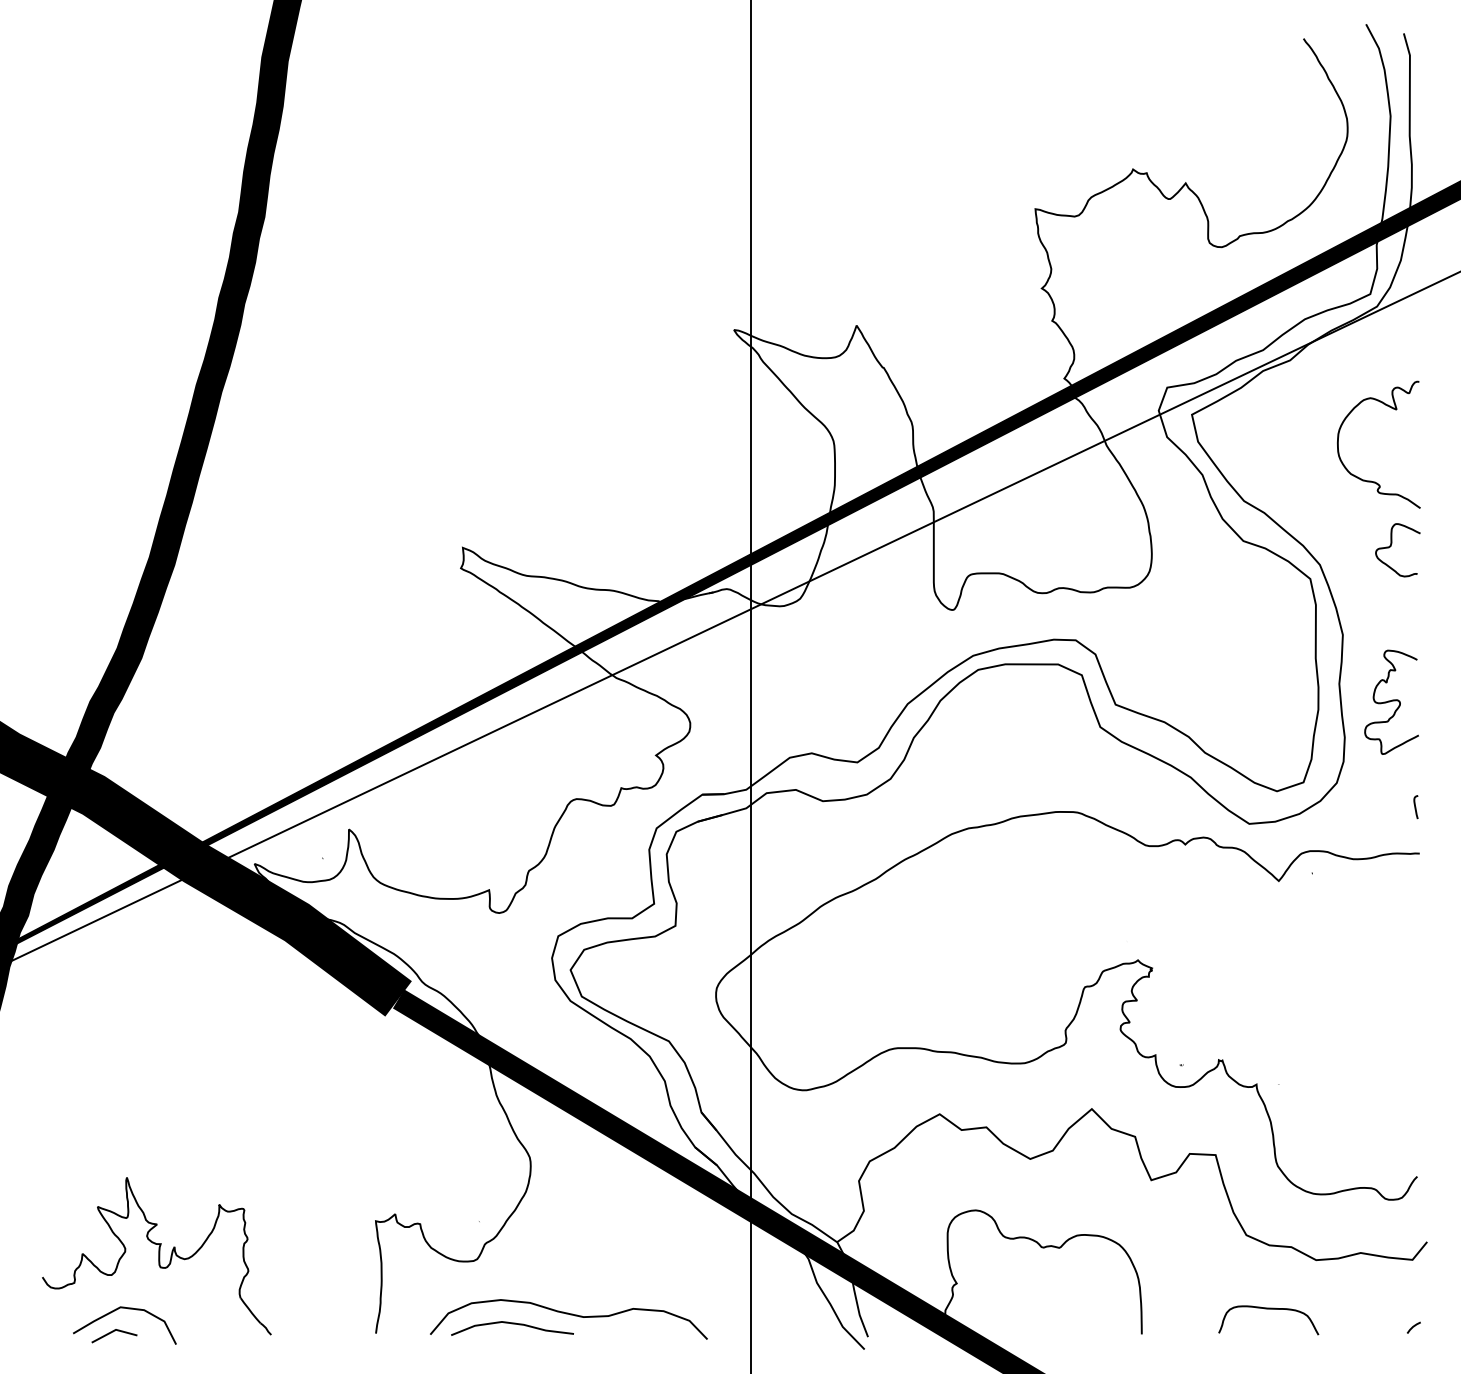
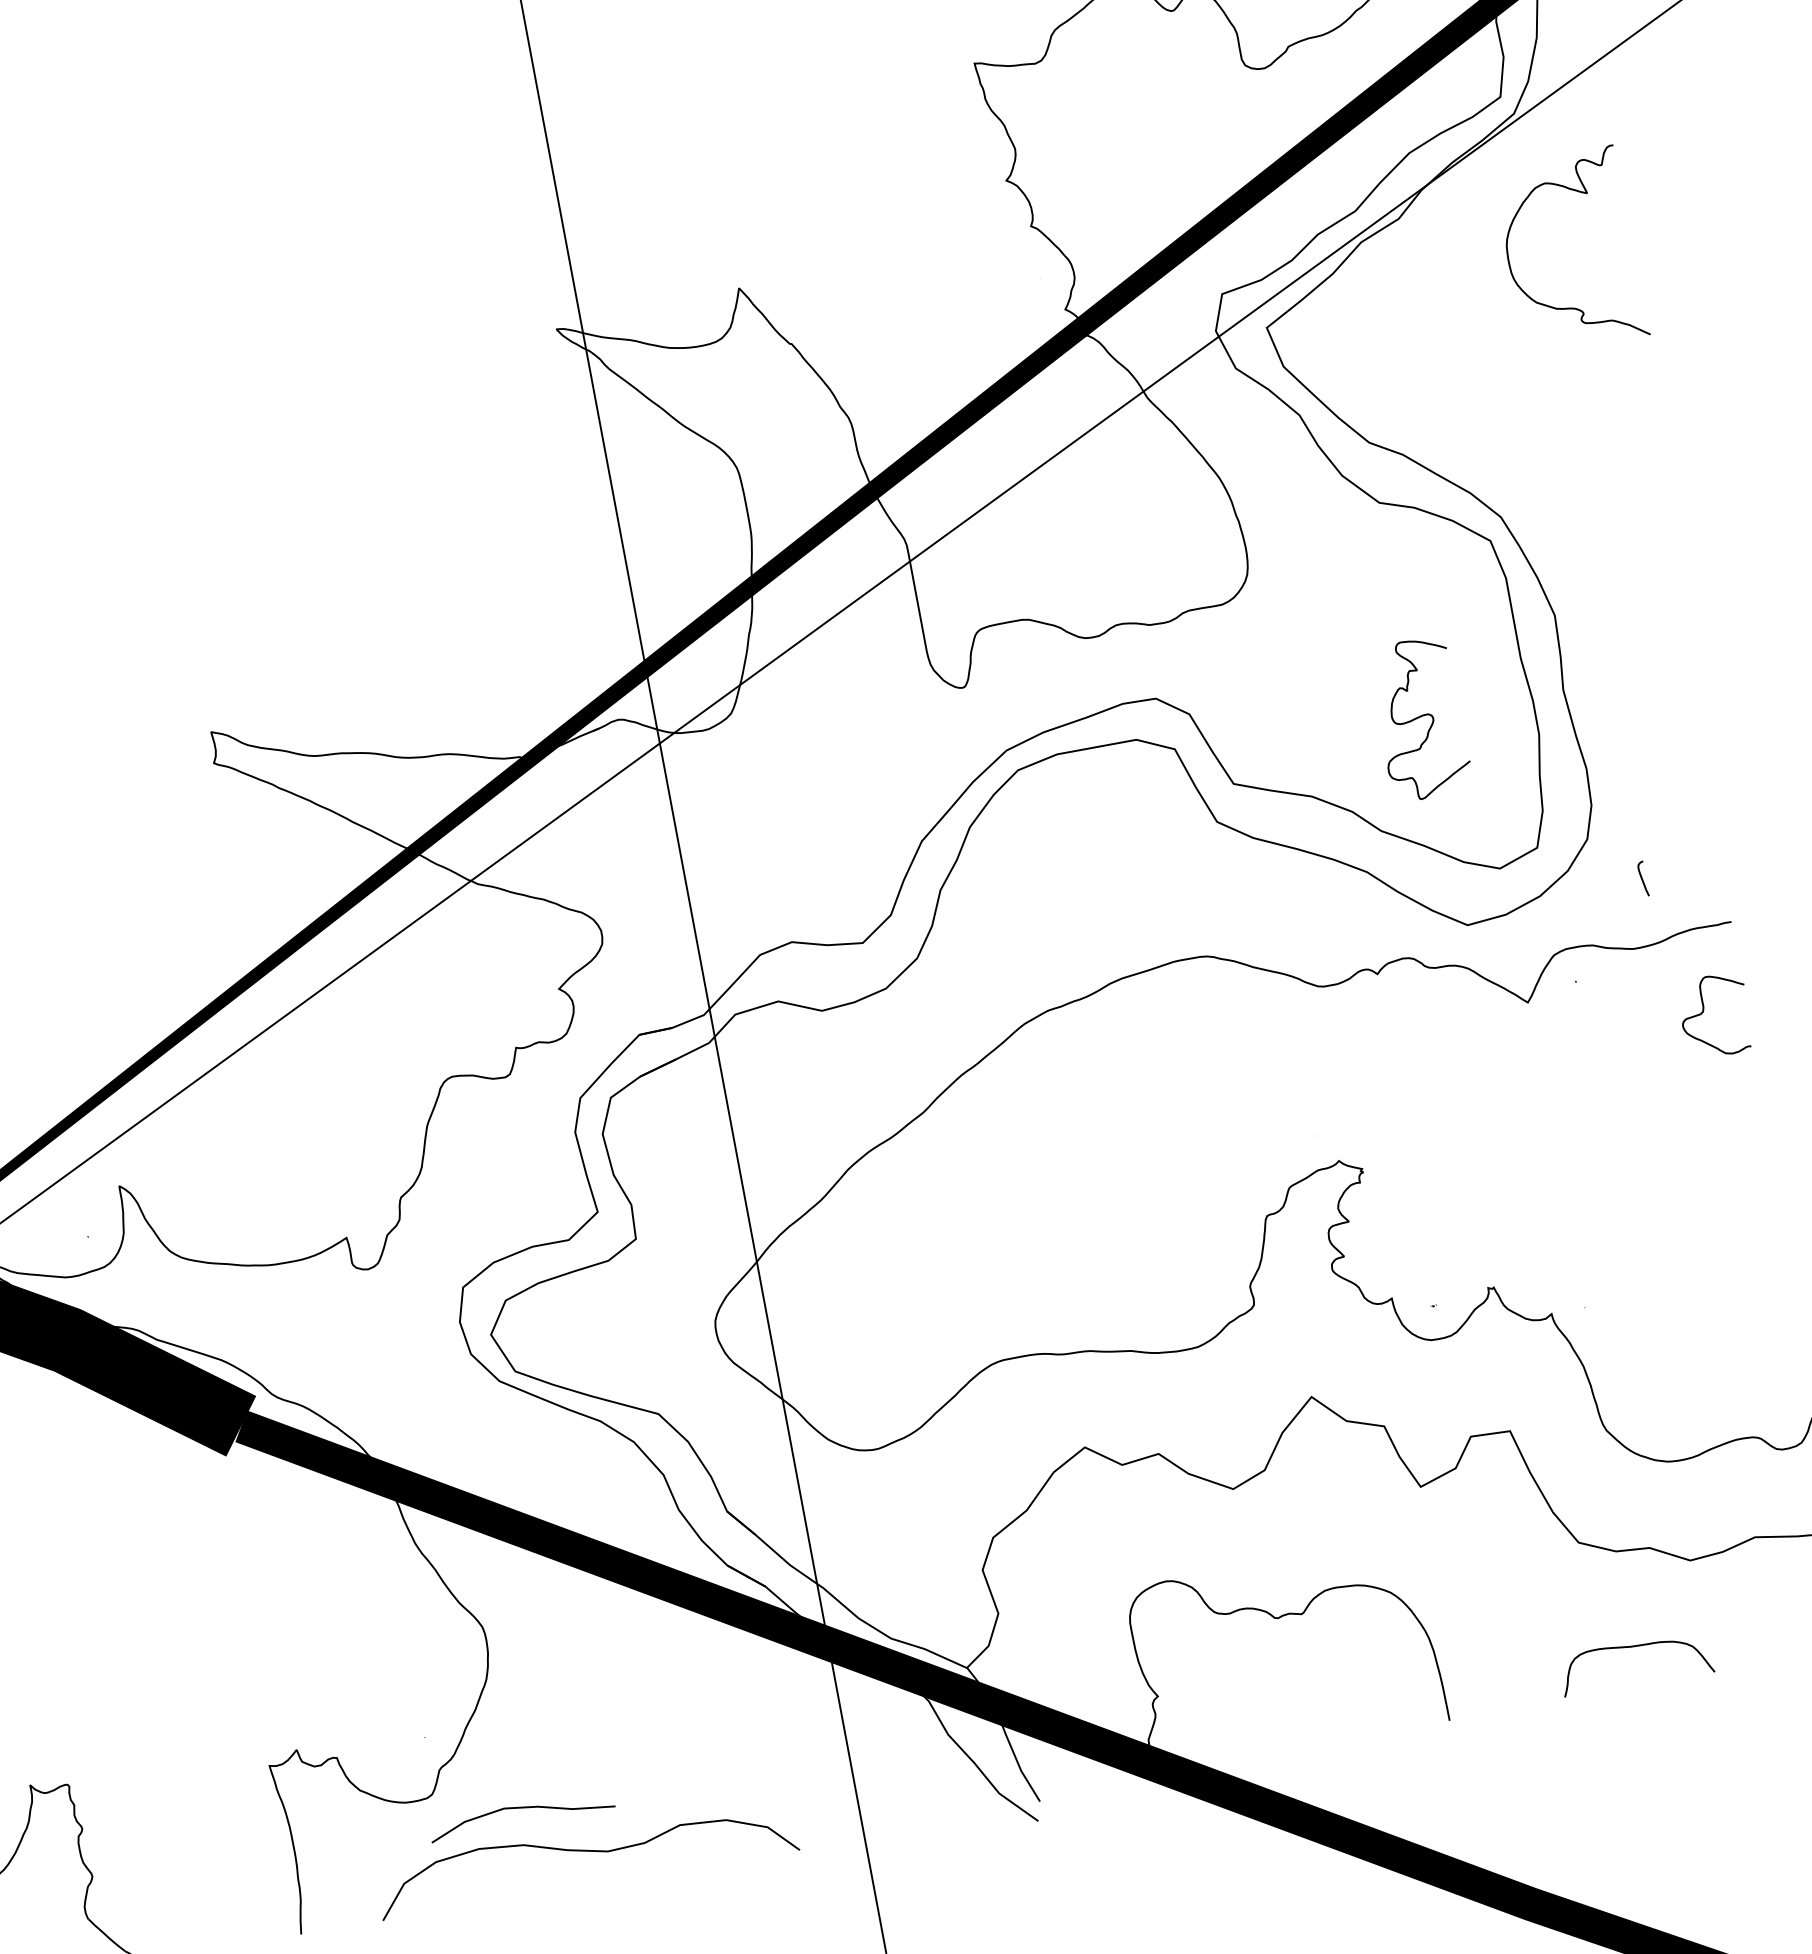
curve: (1371, 480) -> (1569, 306), moved
curve: (1391, 546) -> (1704, 1012), moved
curve: (1391, 701) -> (1419, 717), moved
curve: (1415, 807) -> (1642, 879), moved
curve: (512, 1324) -> (520, 1809), moved

